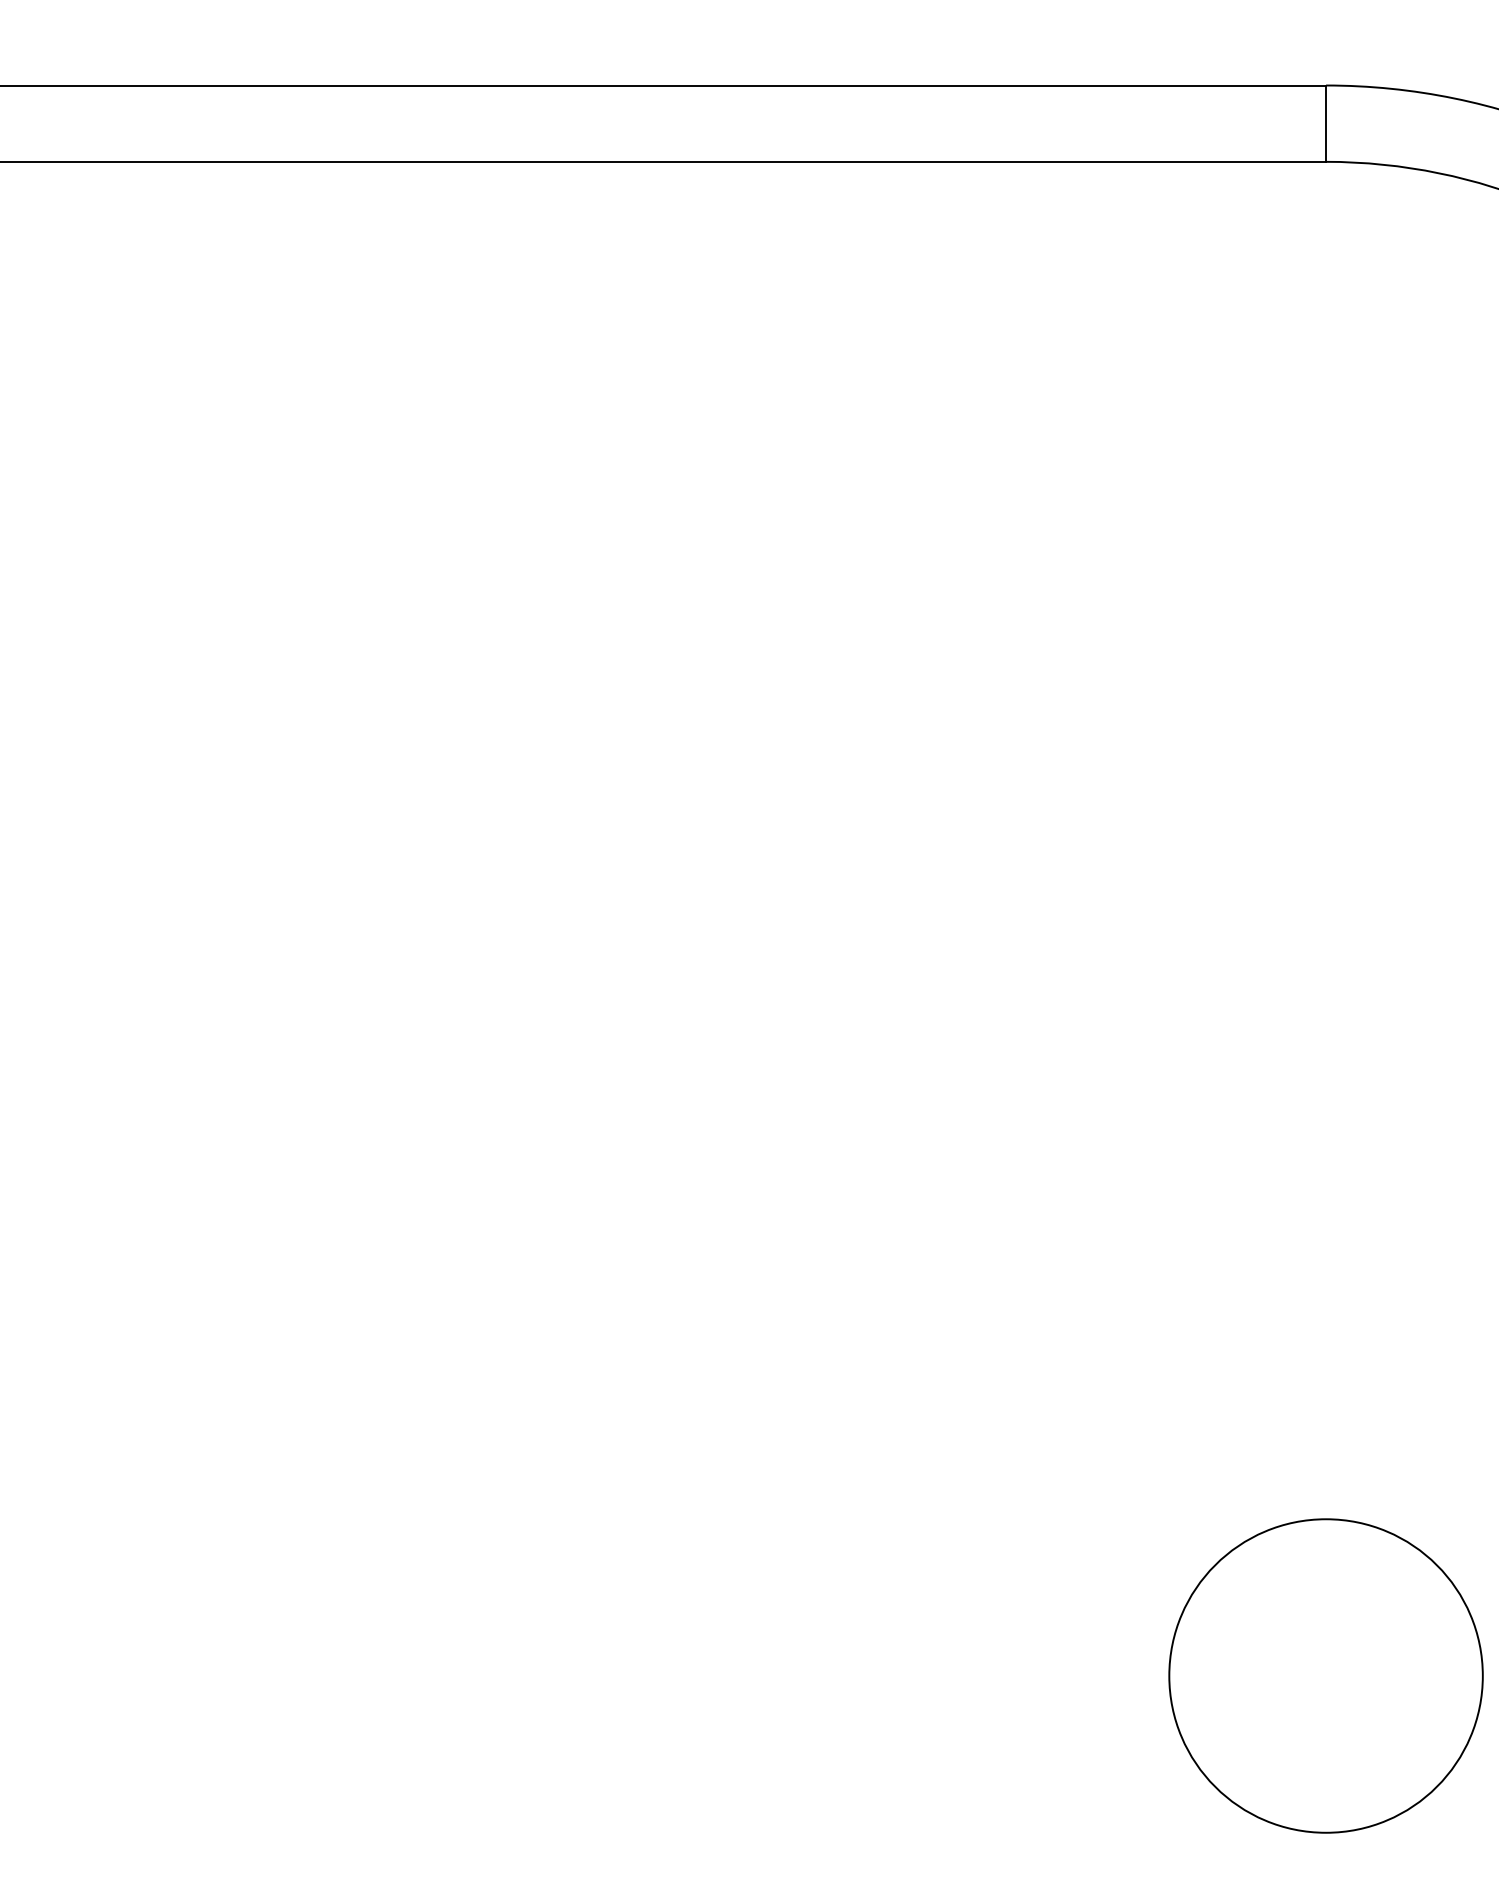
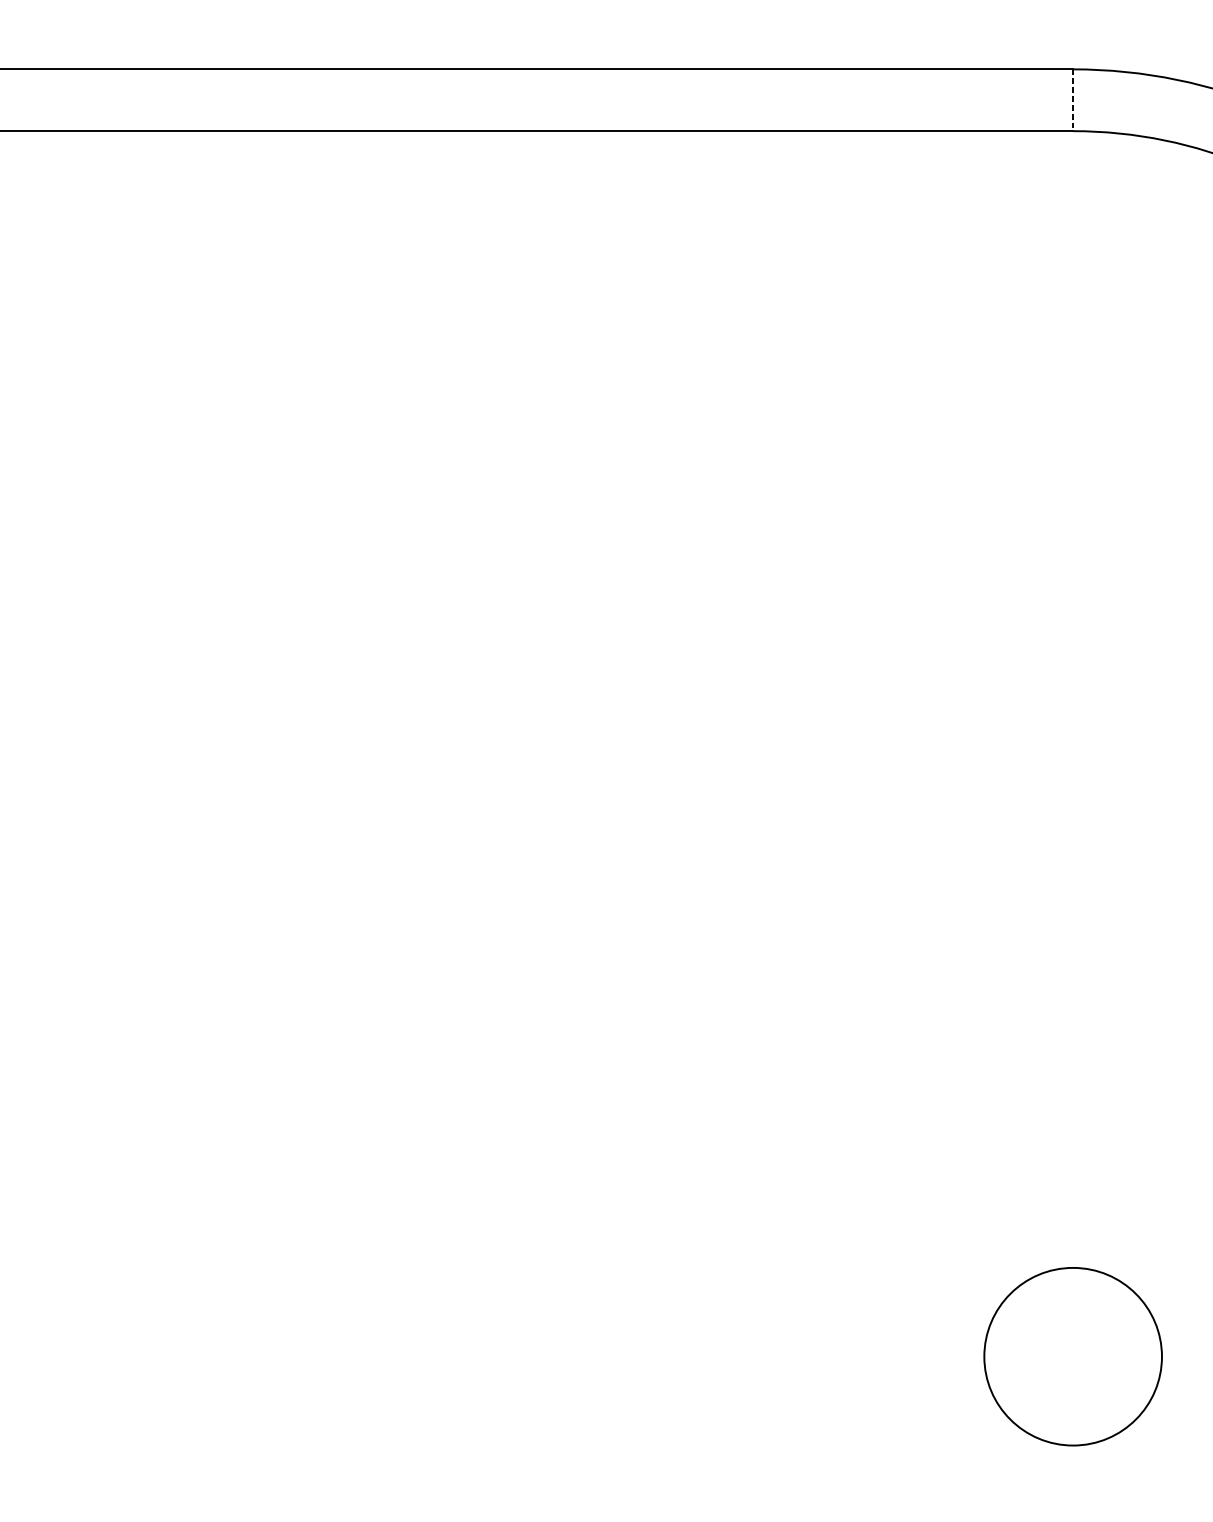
line: (1326, 124) -> (1073, 100), solid -> dashed
circle: (1325, 1675) -> (1072, 1356), size x0.7

